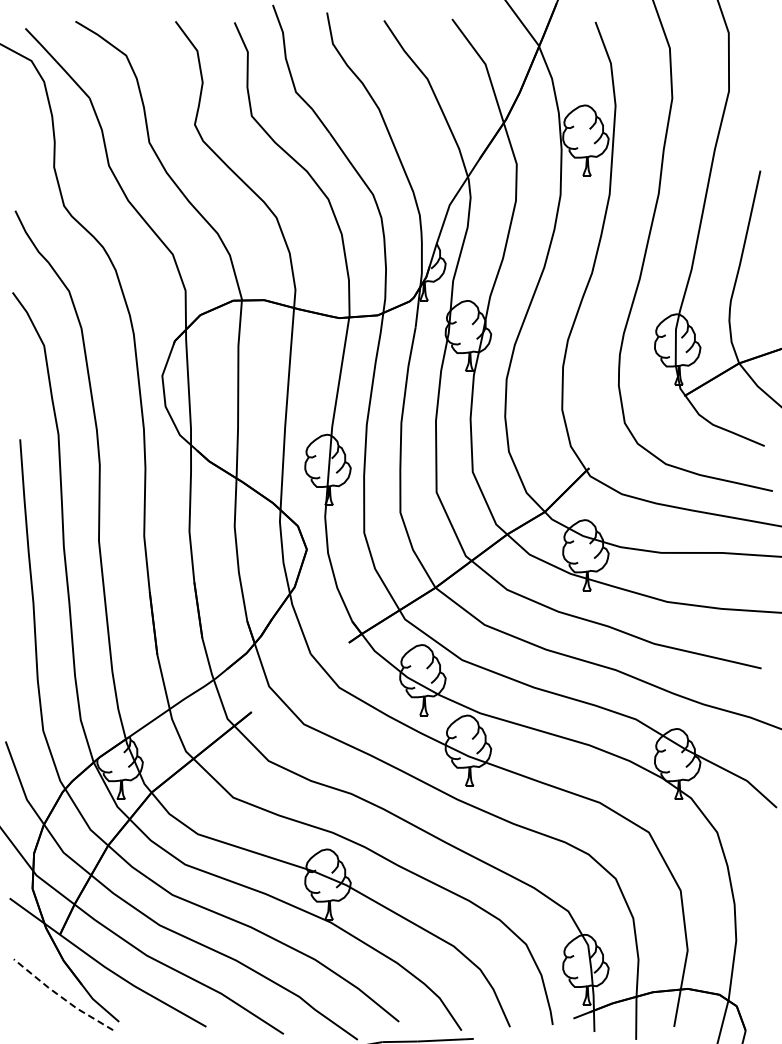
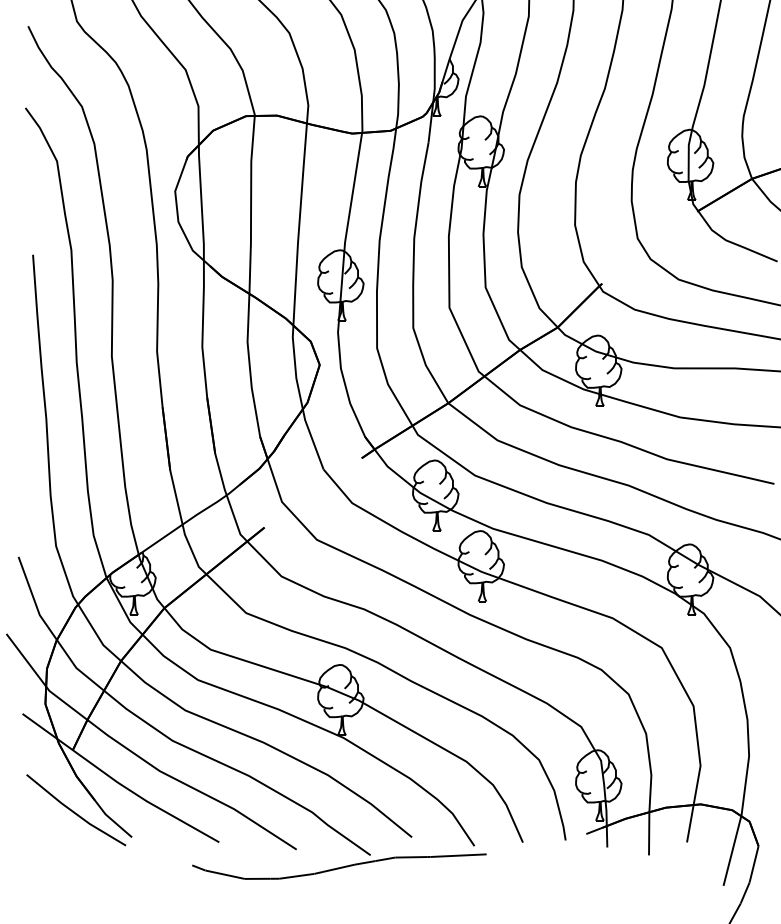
line: (61, 997) -> (74, 812), dashed -> solid

